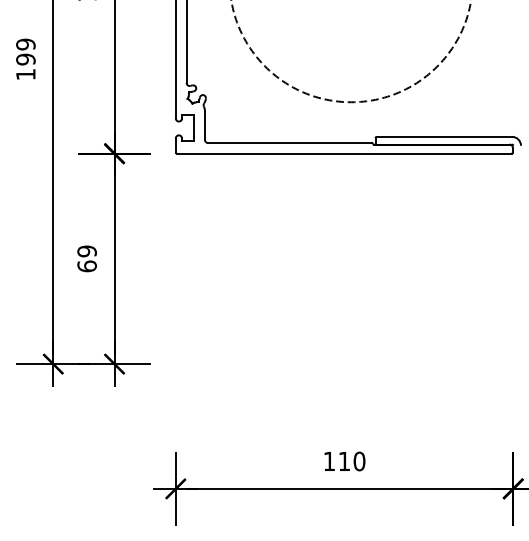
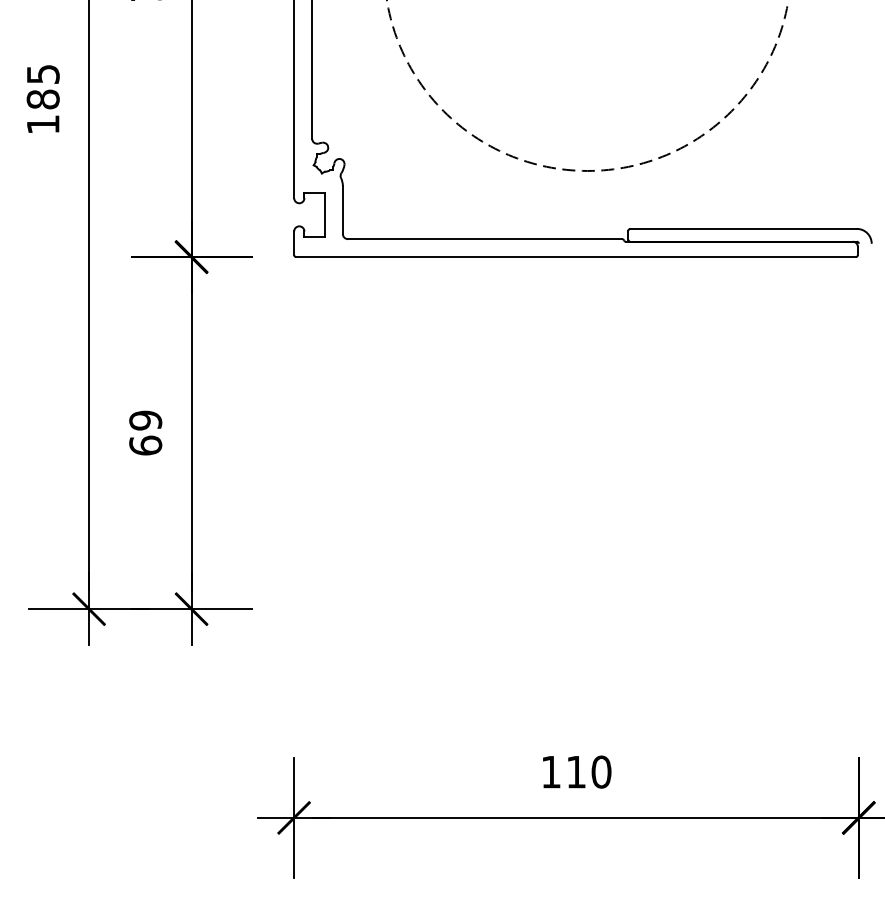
text: (25, 51) -> (42, 86), 199 -> 185

